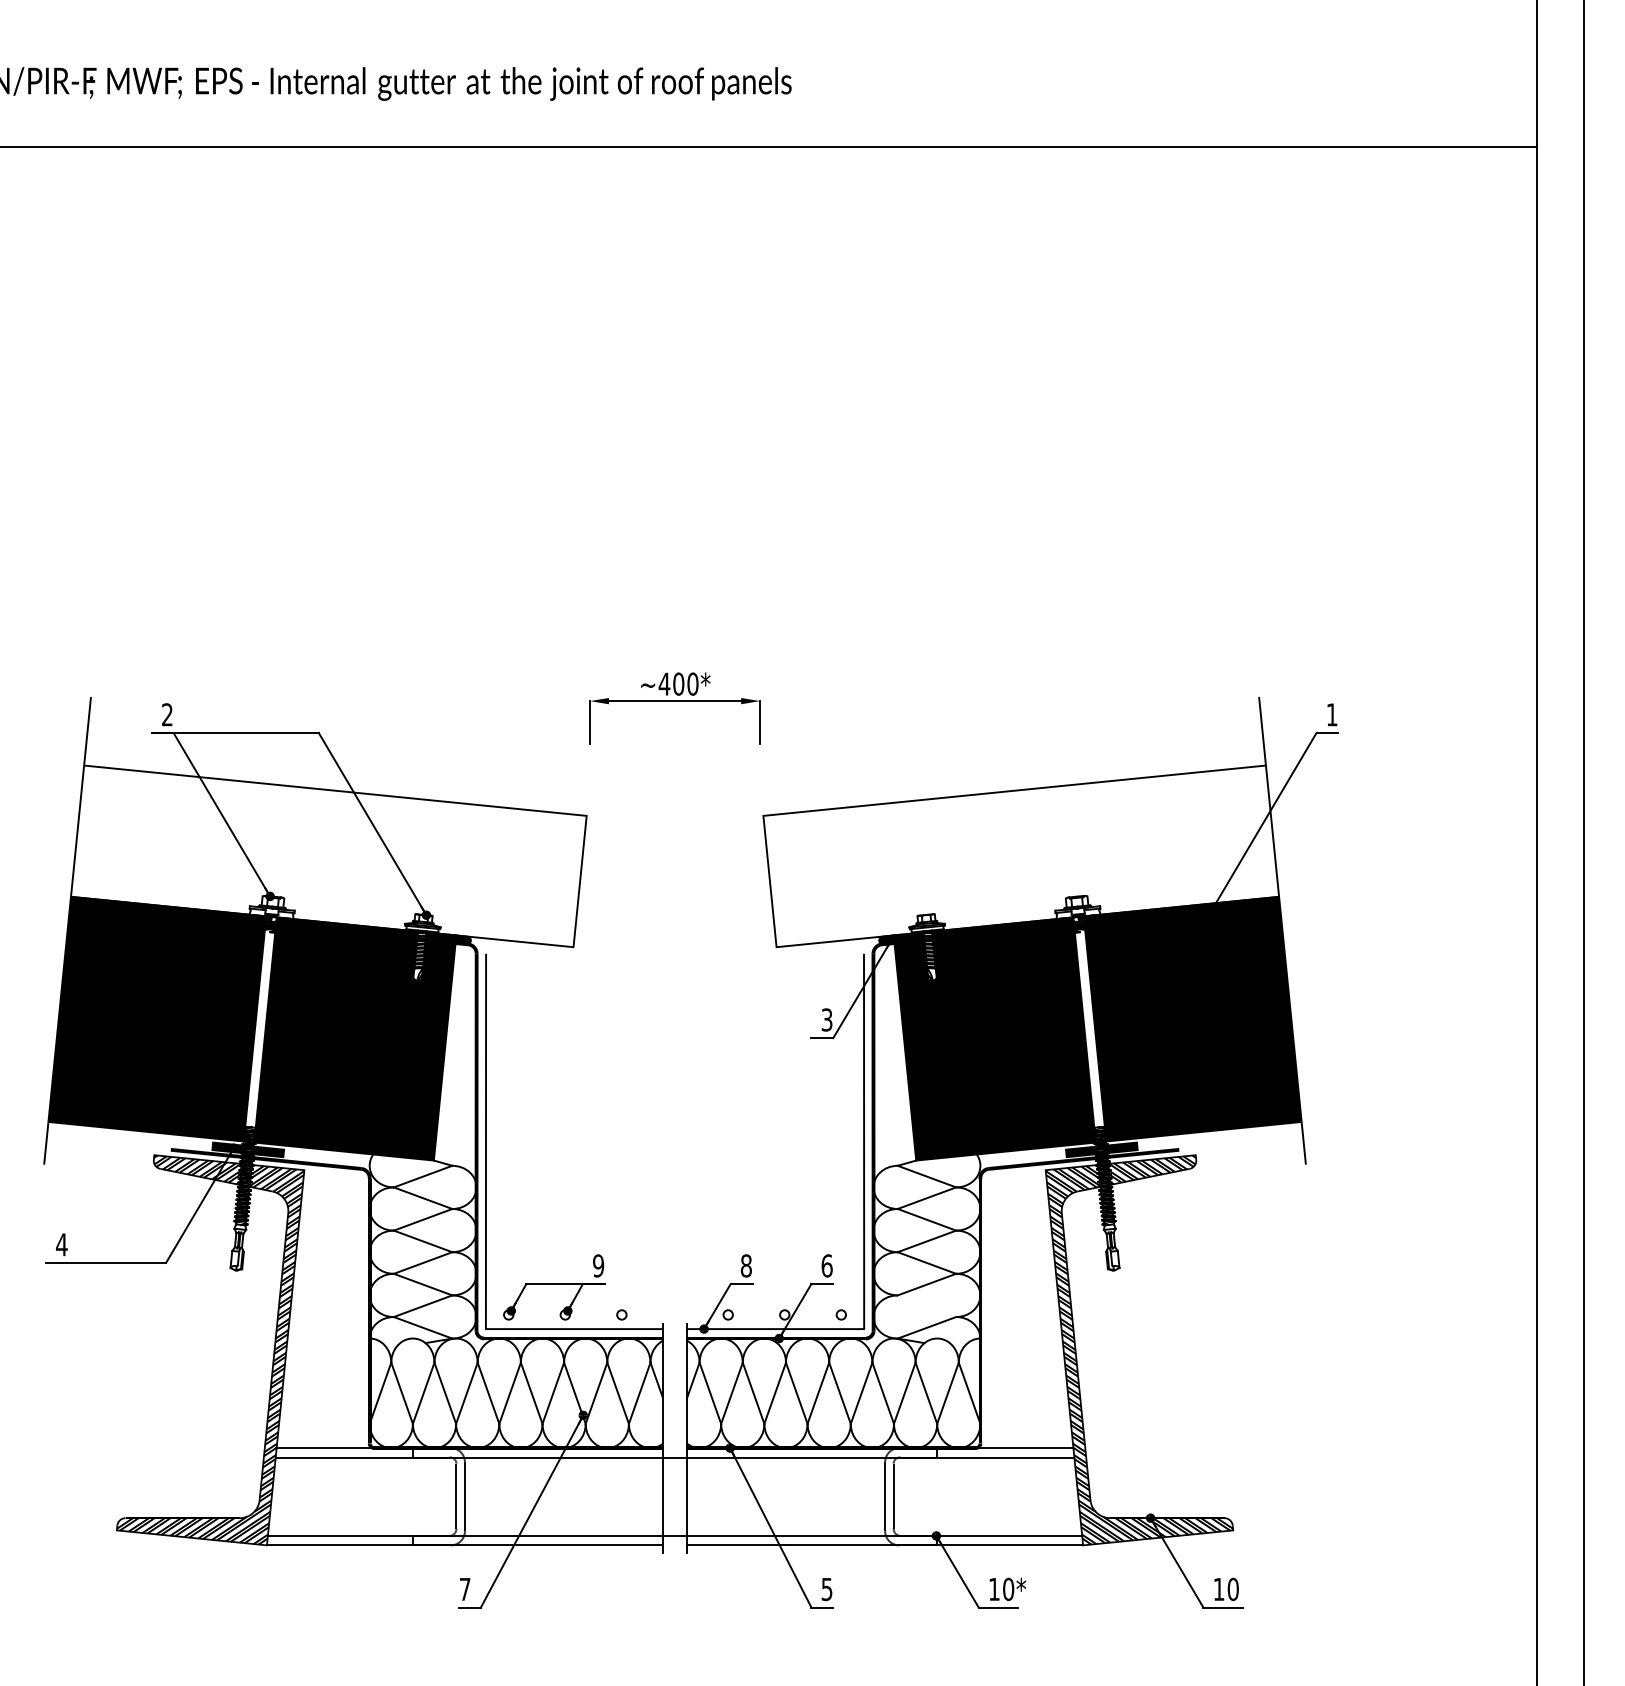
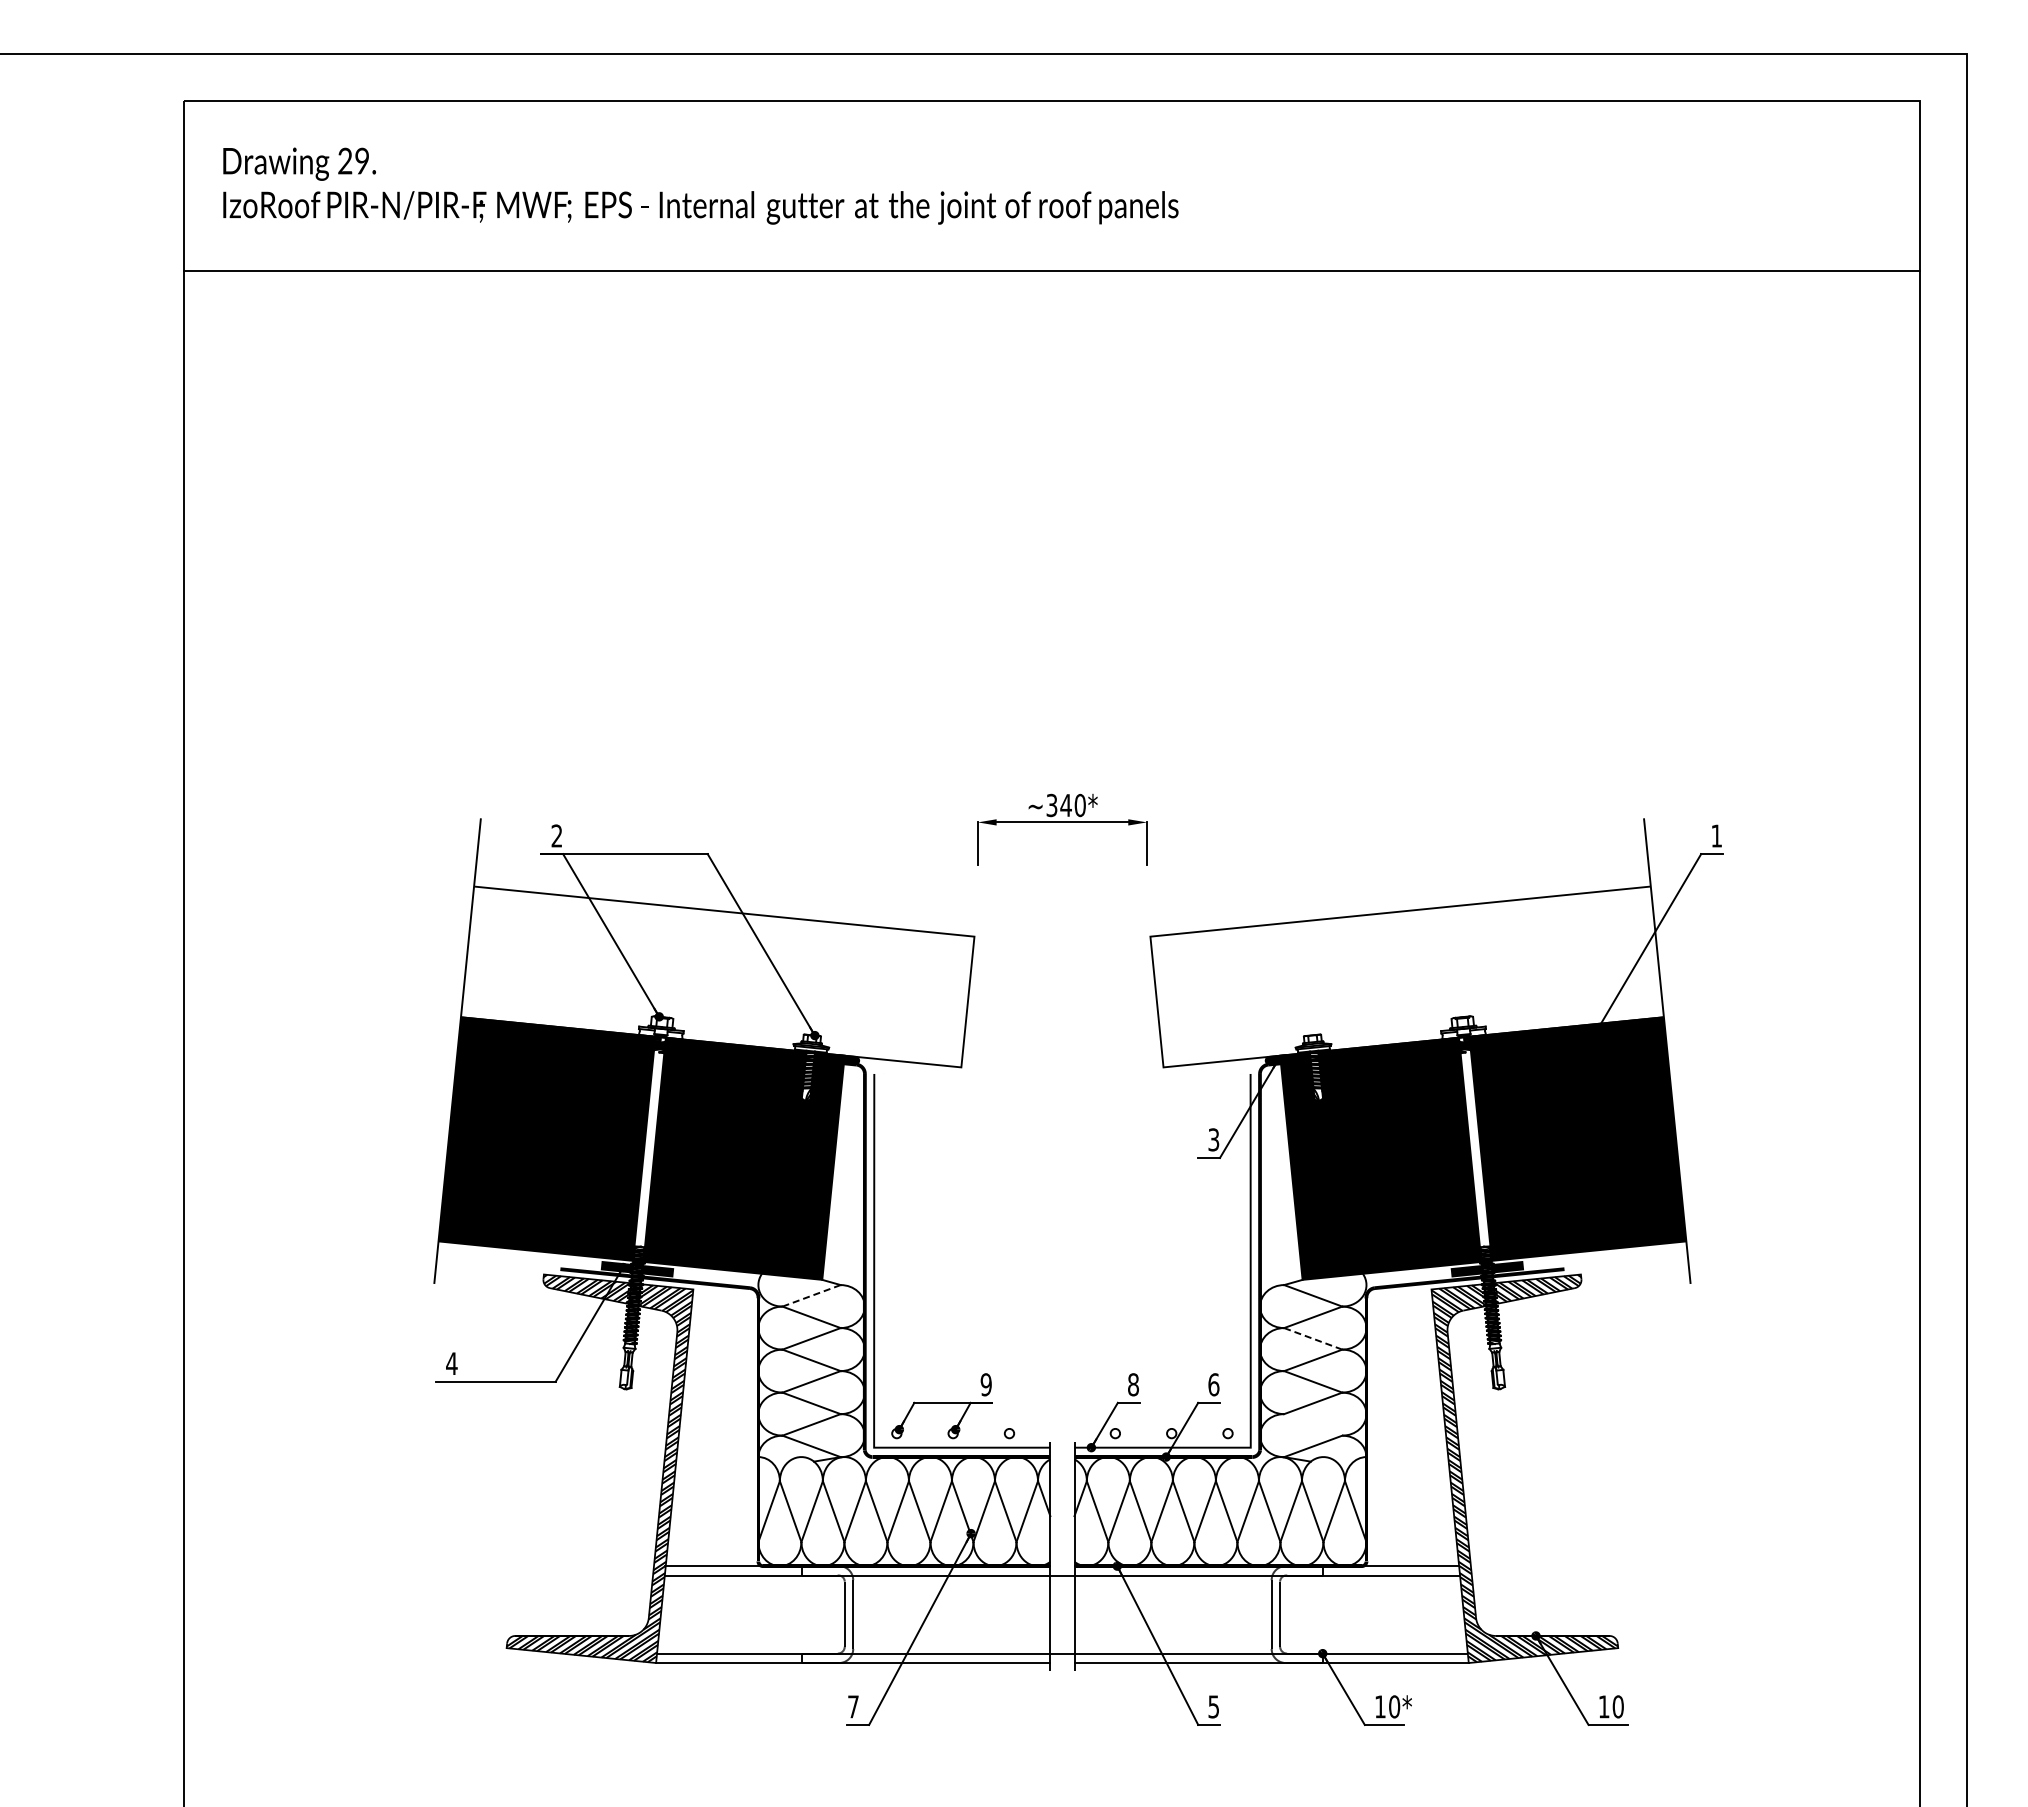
text: (671, 684) -> (1058, 805), ~400* -> ~340*
line: (424, 1176) -> (812, 1295), solid -> dashed
line: (927, 1220) -> (1313, 1339), solid -> dashed

